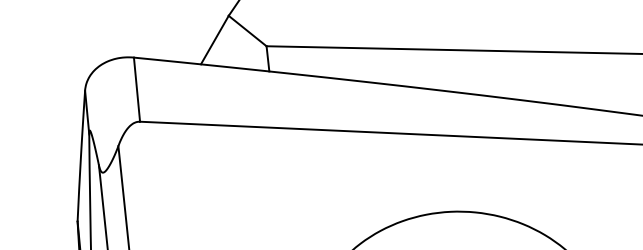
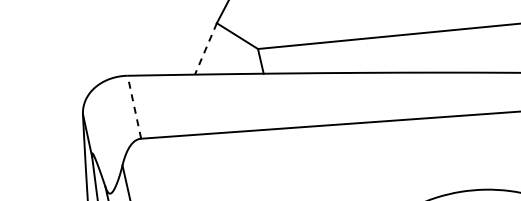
line: (214, 40) -> (205, 49), solid -> dashed
line: (136, 89) -> (133, 107), solid -> dashed

